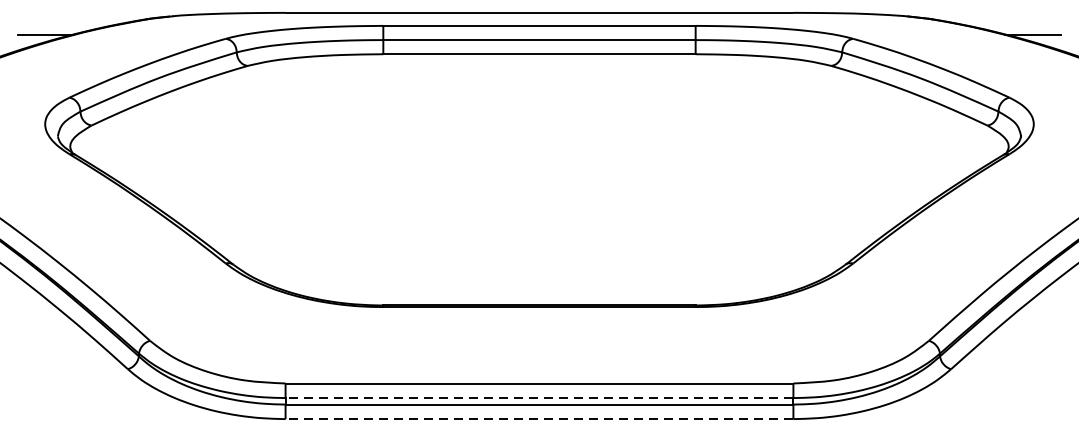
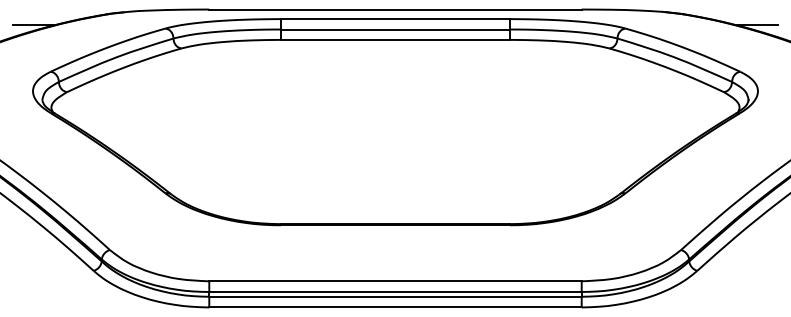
line: (538, 398) -> (394, 292), dashed -> solid
line: (538, 419) -> (394, 307), dashed -> solid

